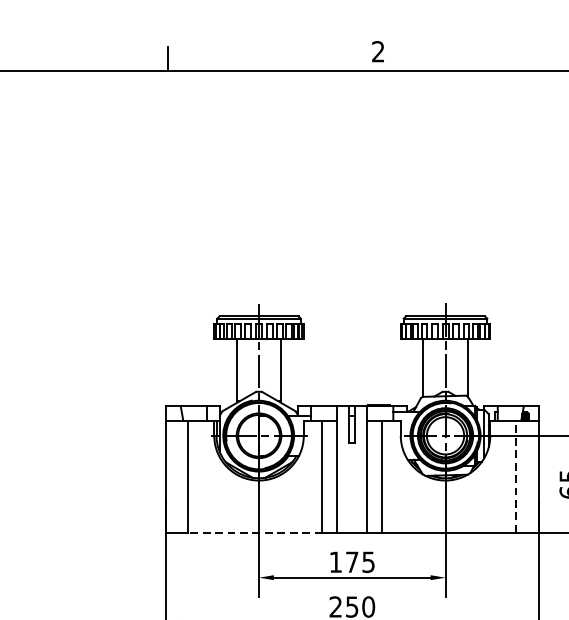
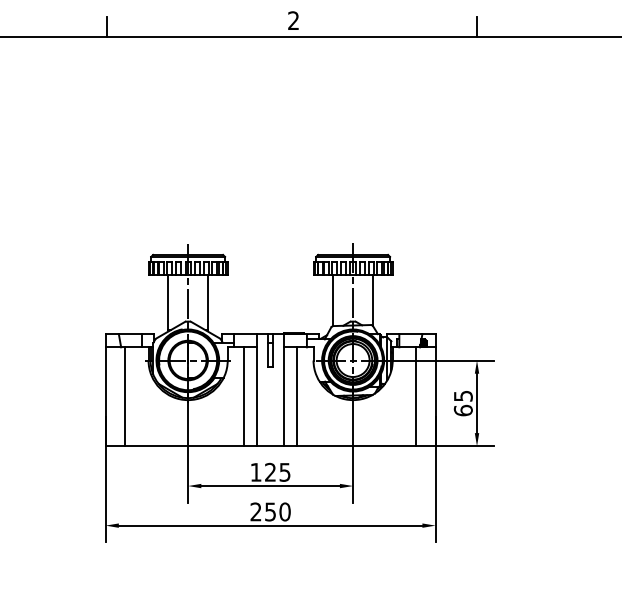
line: (516, 476) -> (415, 396), dashed -> solid
line: (254, 532) -> (184, 446), dashed -> solid
text: (352, 561) -> (270, 471), 175 -> 125

